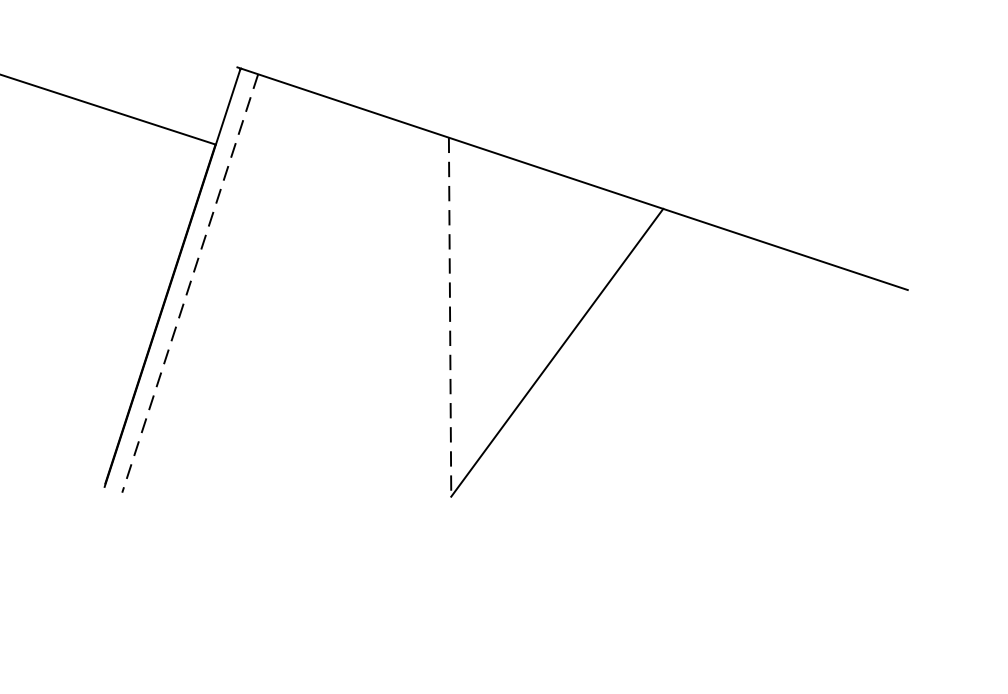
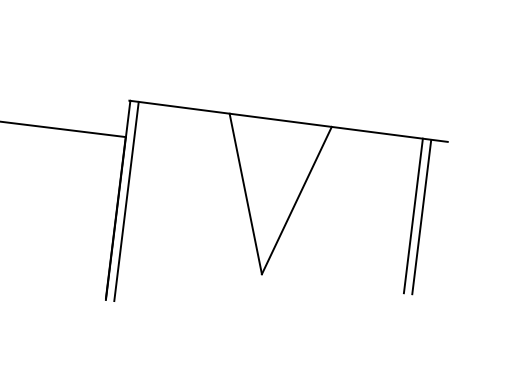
line: (190, 283) -> (126, 201), dashed -> solid
line: (449, 316) -> (245, 193), dashed -> solid
line: (799, 433) -> (412, 215), added
line: (818, 441) -> (421, 217), added

